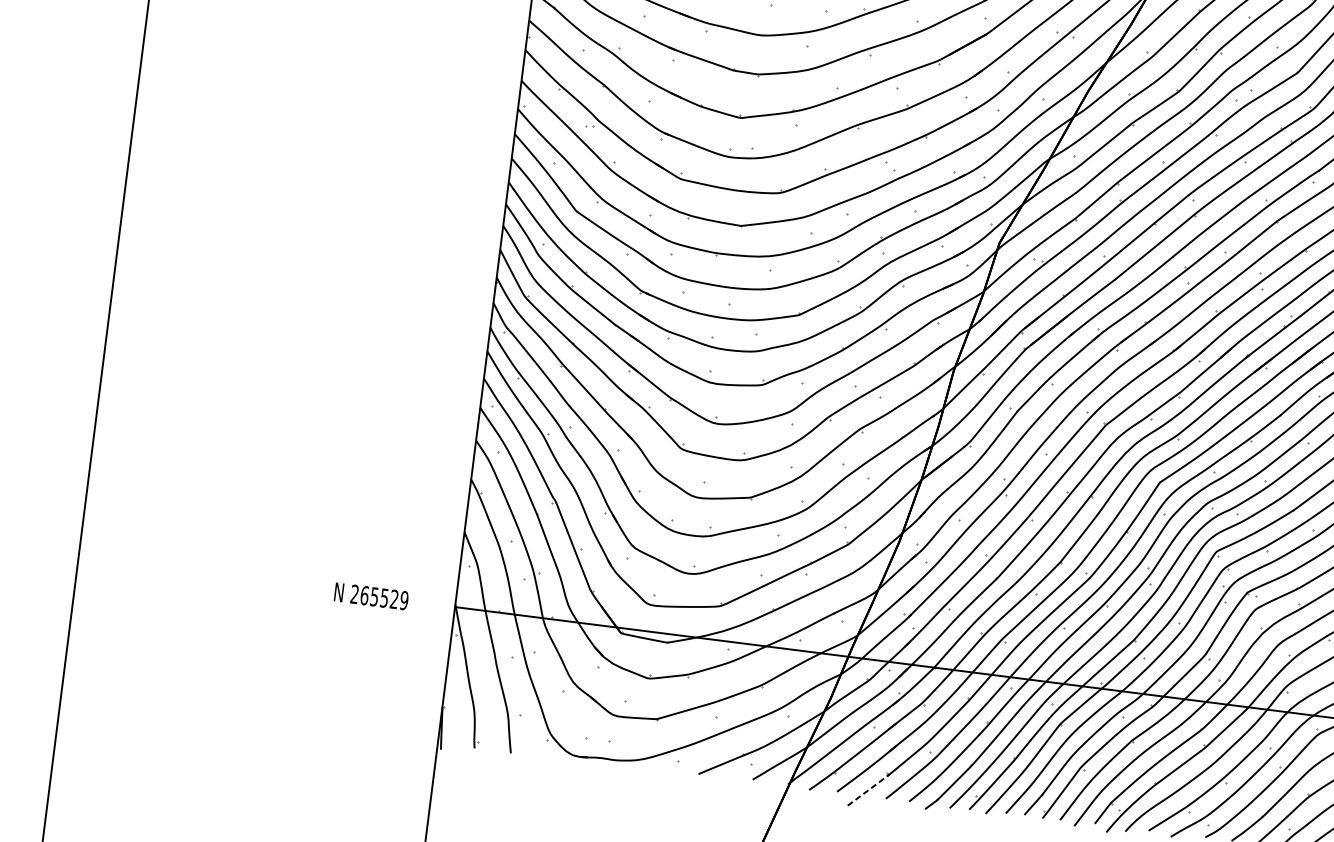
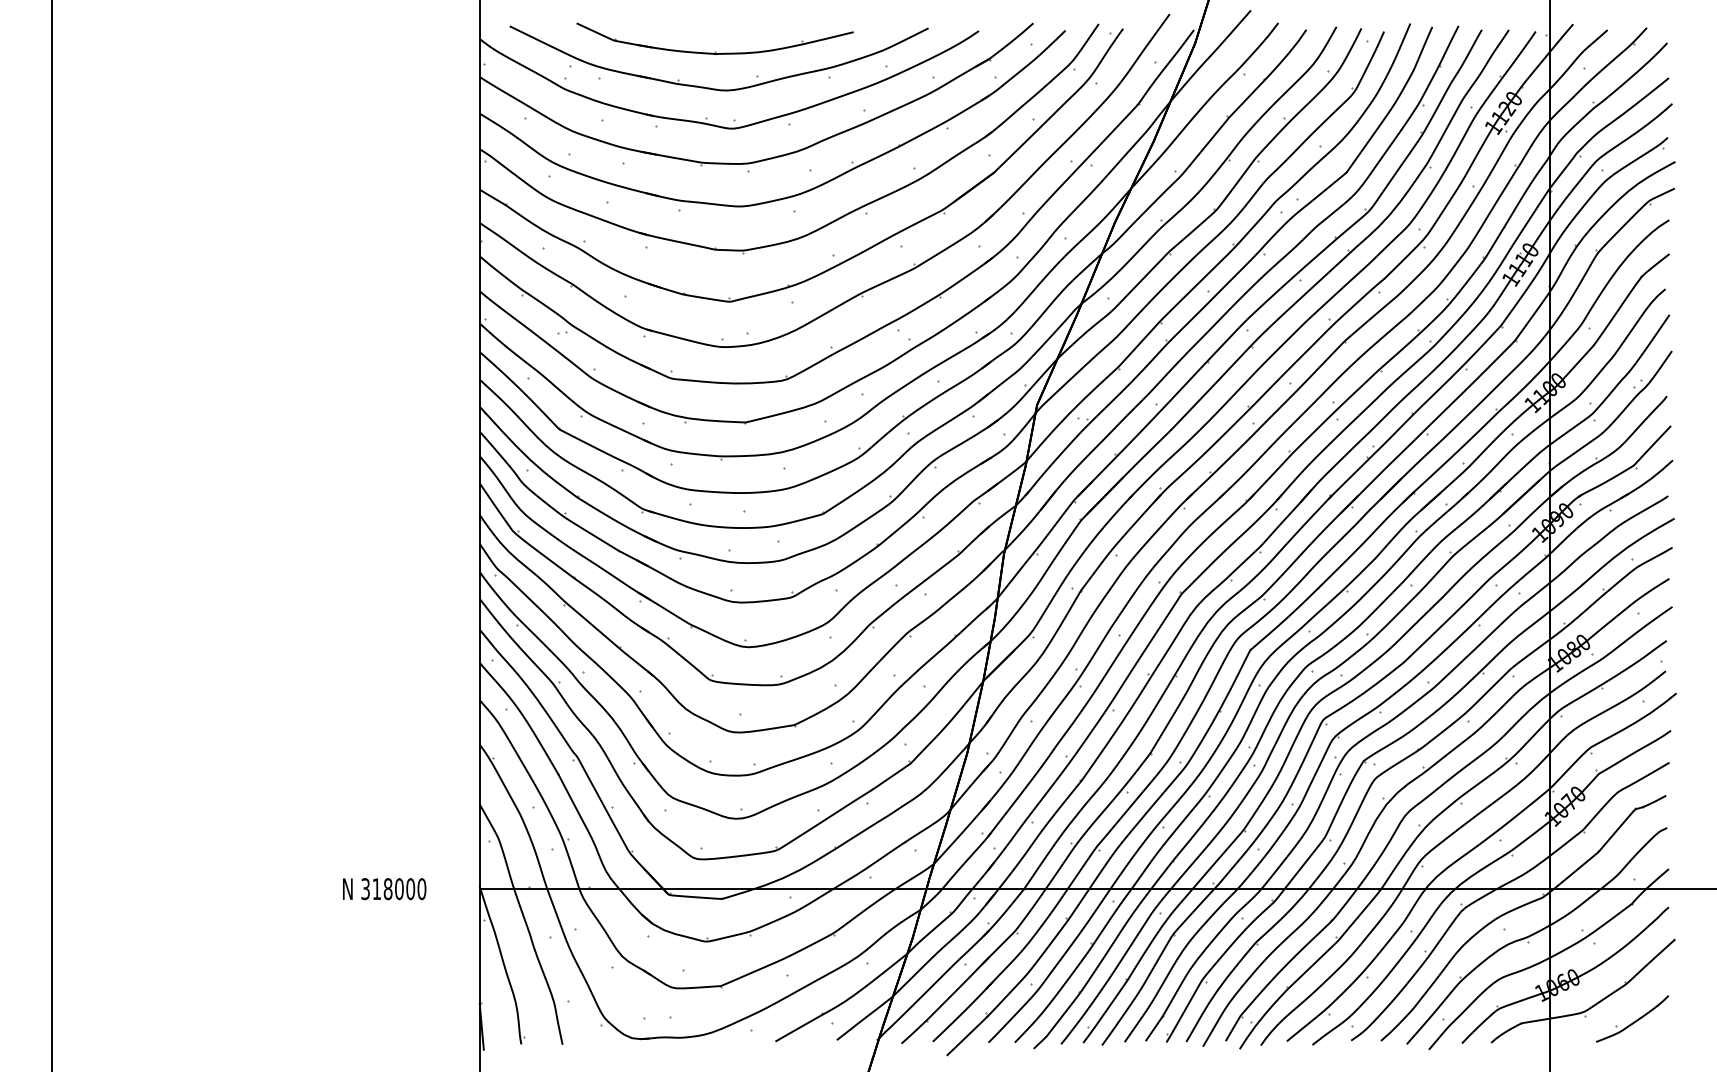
text: (379, 597) -> (393, 889), 265529 -> 318000
line: (869, 789) -> (968, 1034), dashed -> solid

